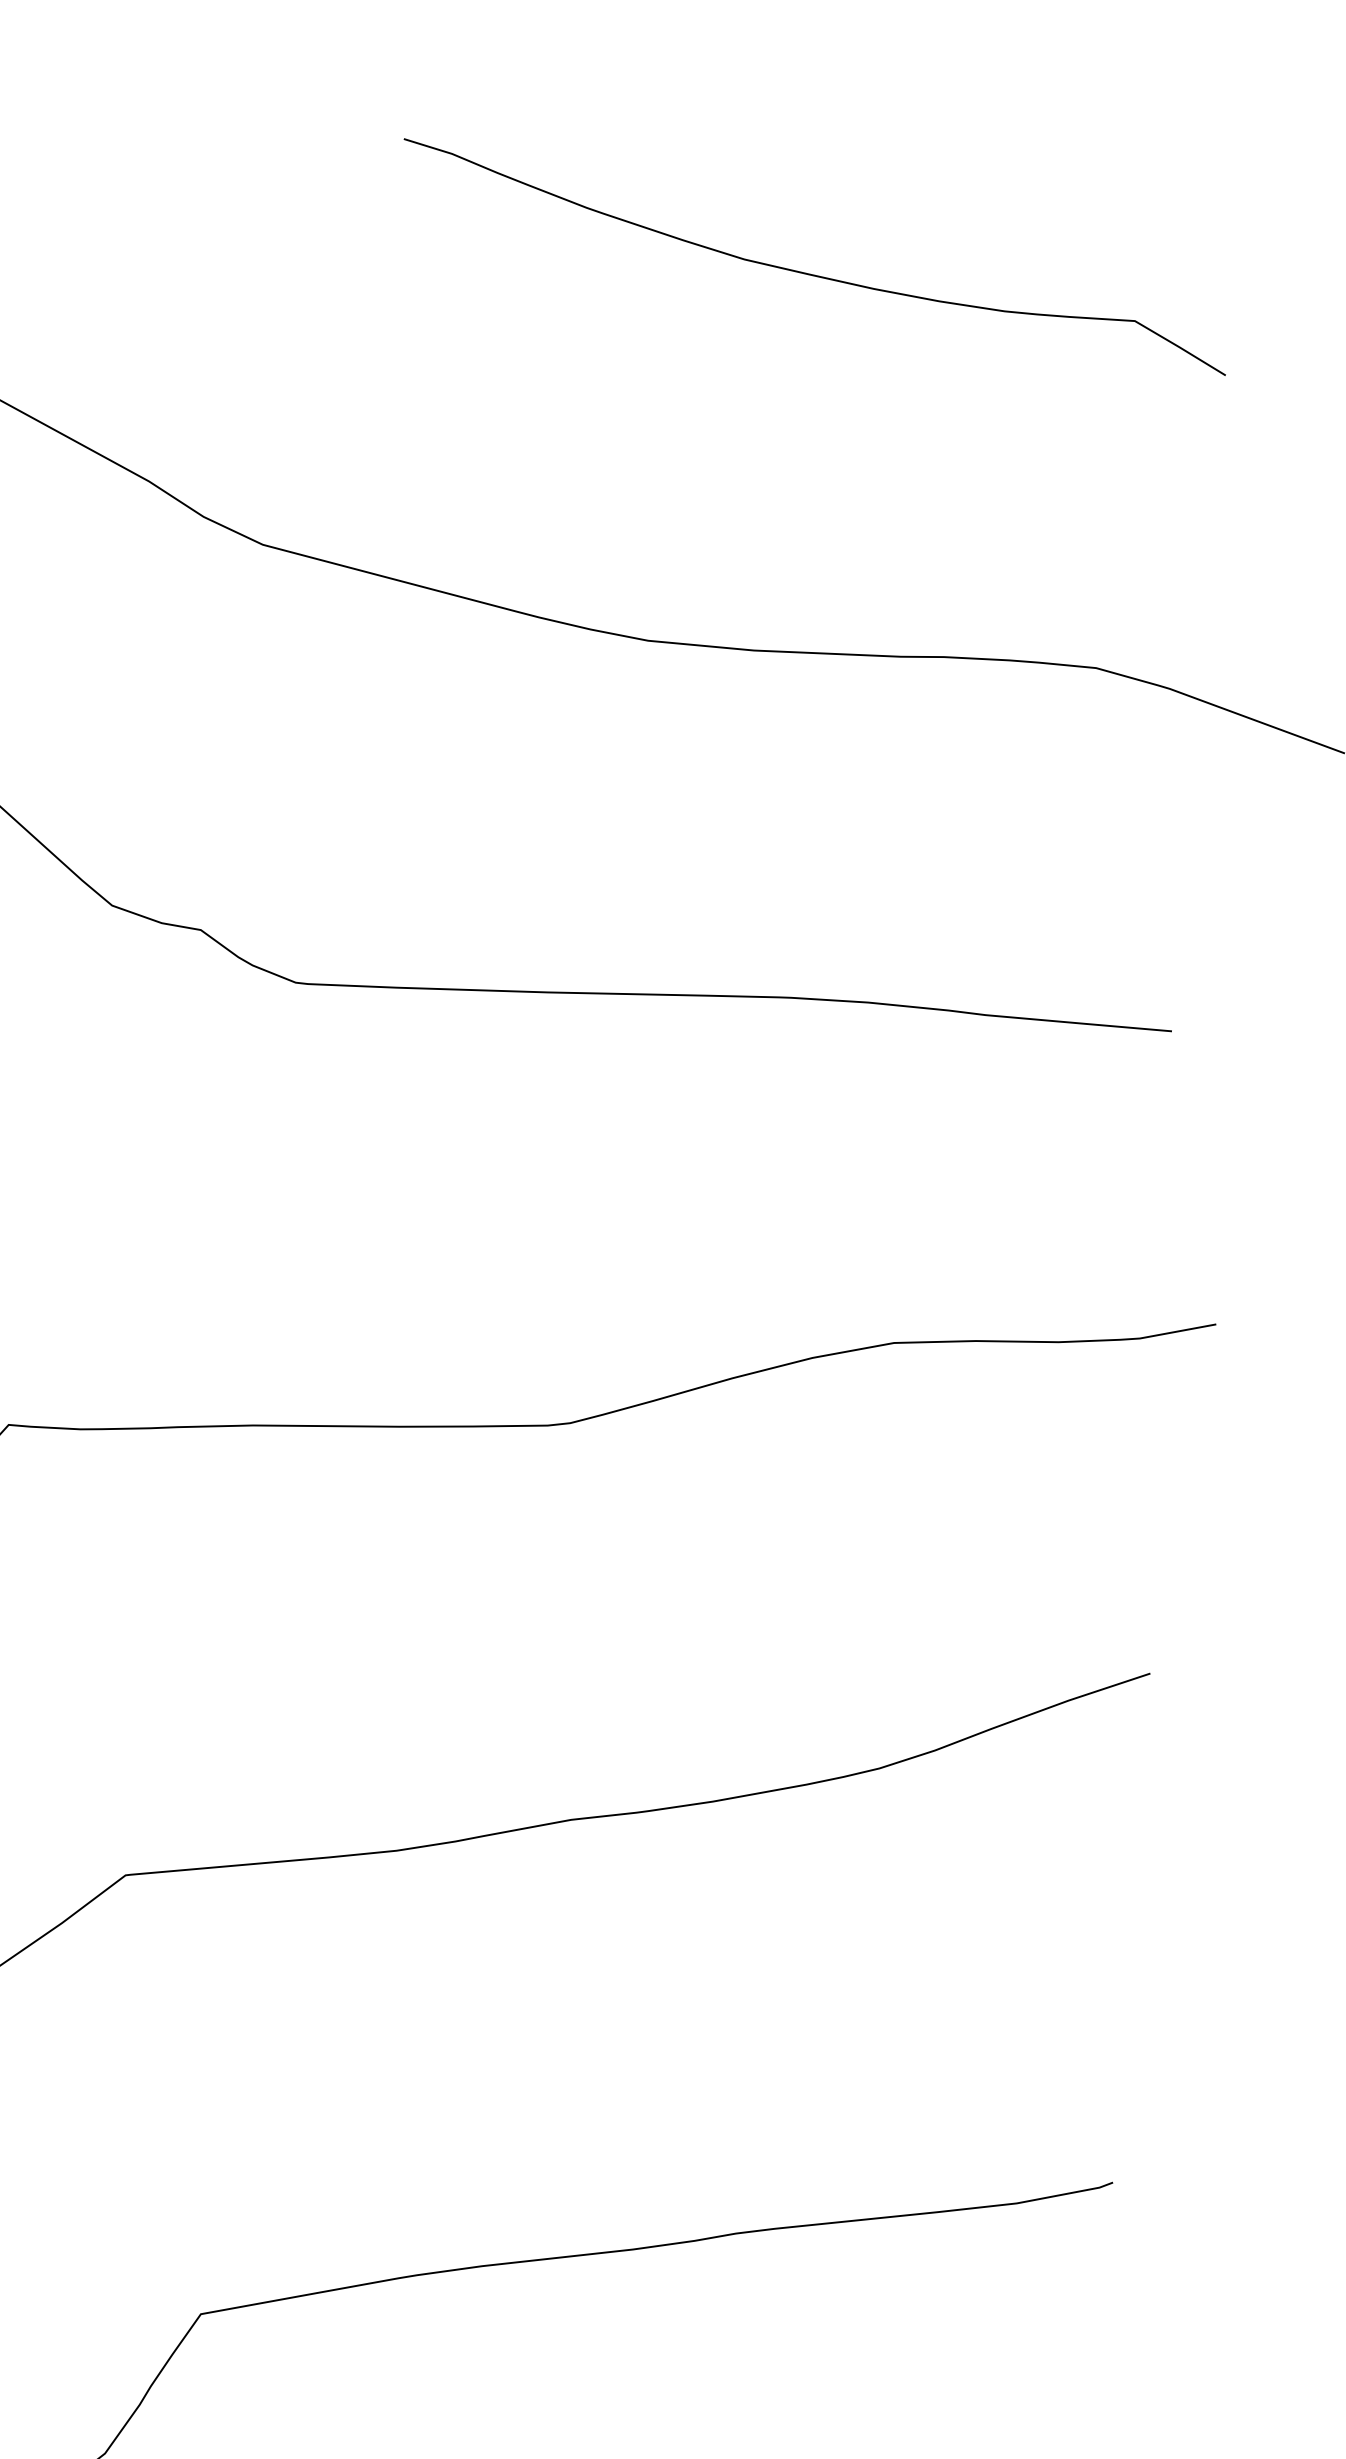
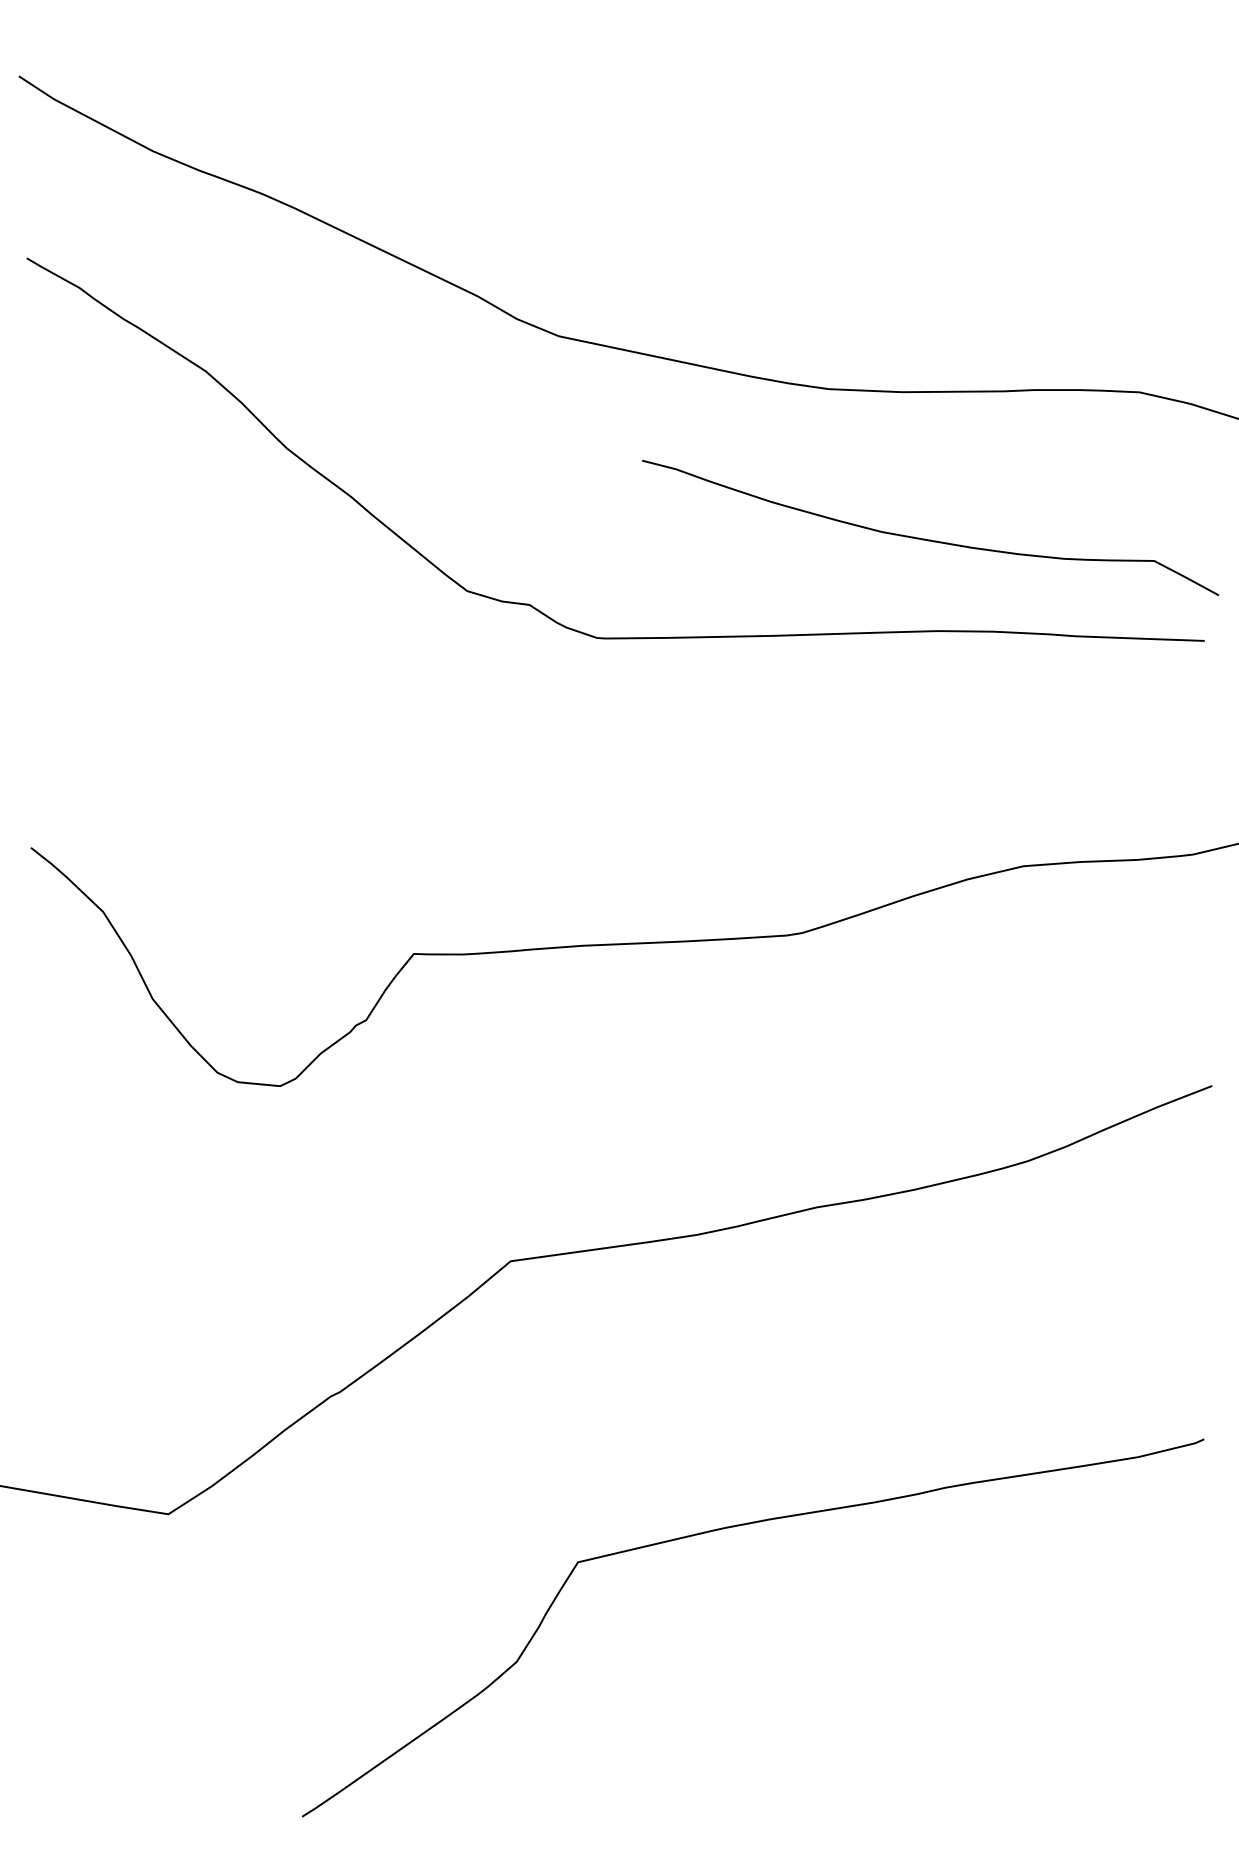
curve: (813, 273) -> (930, 539), moved

